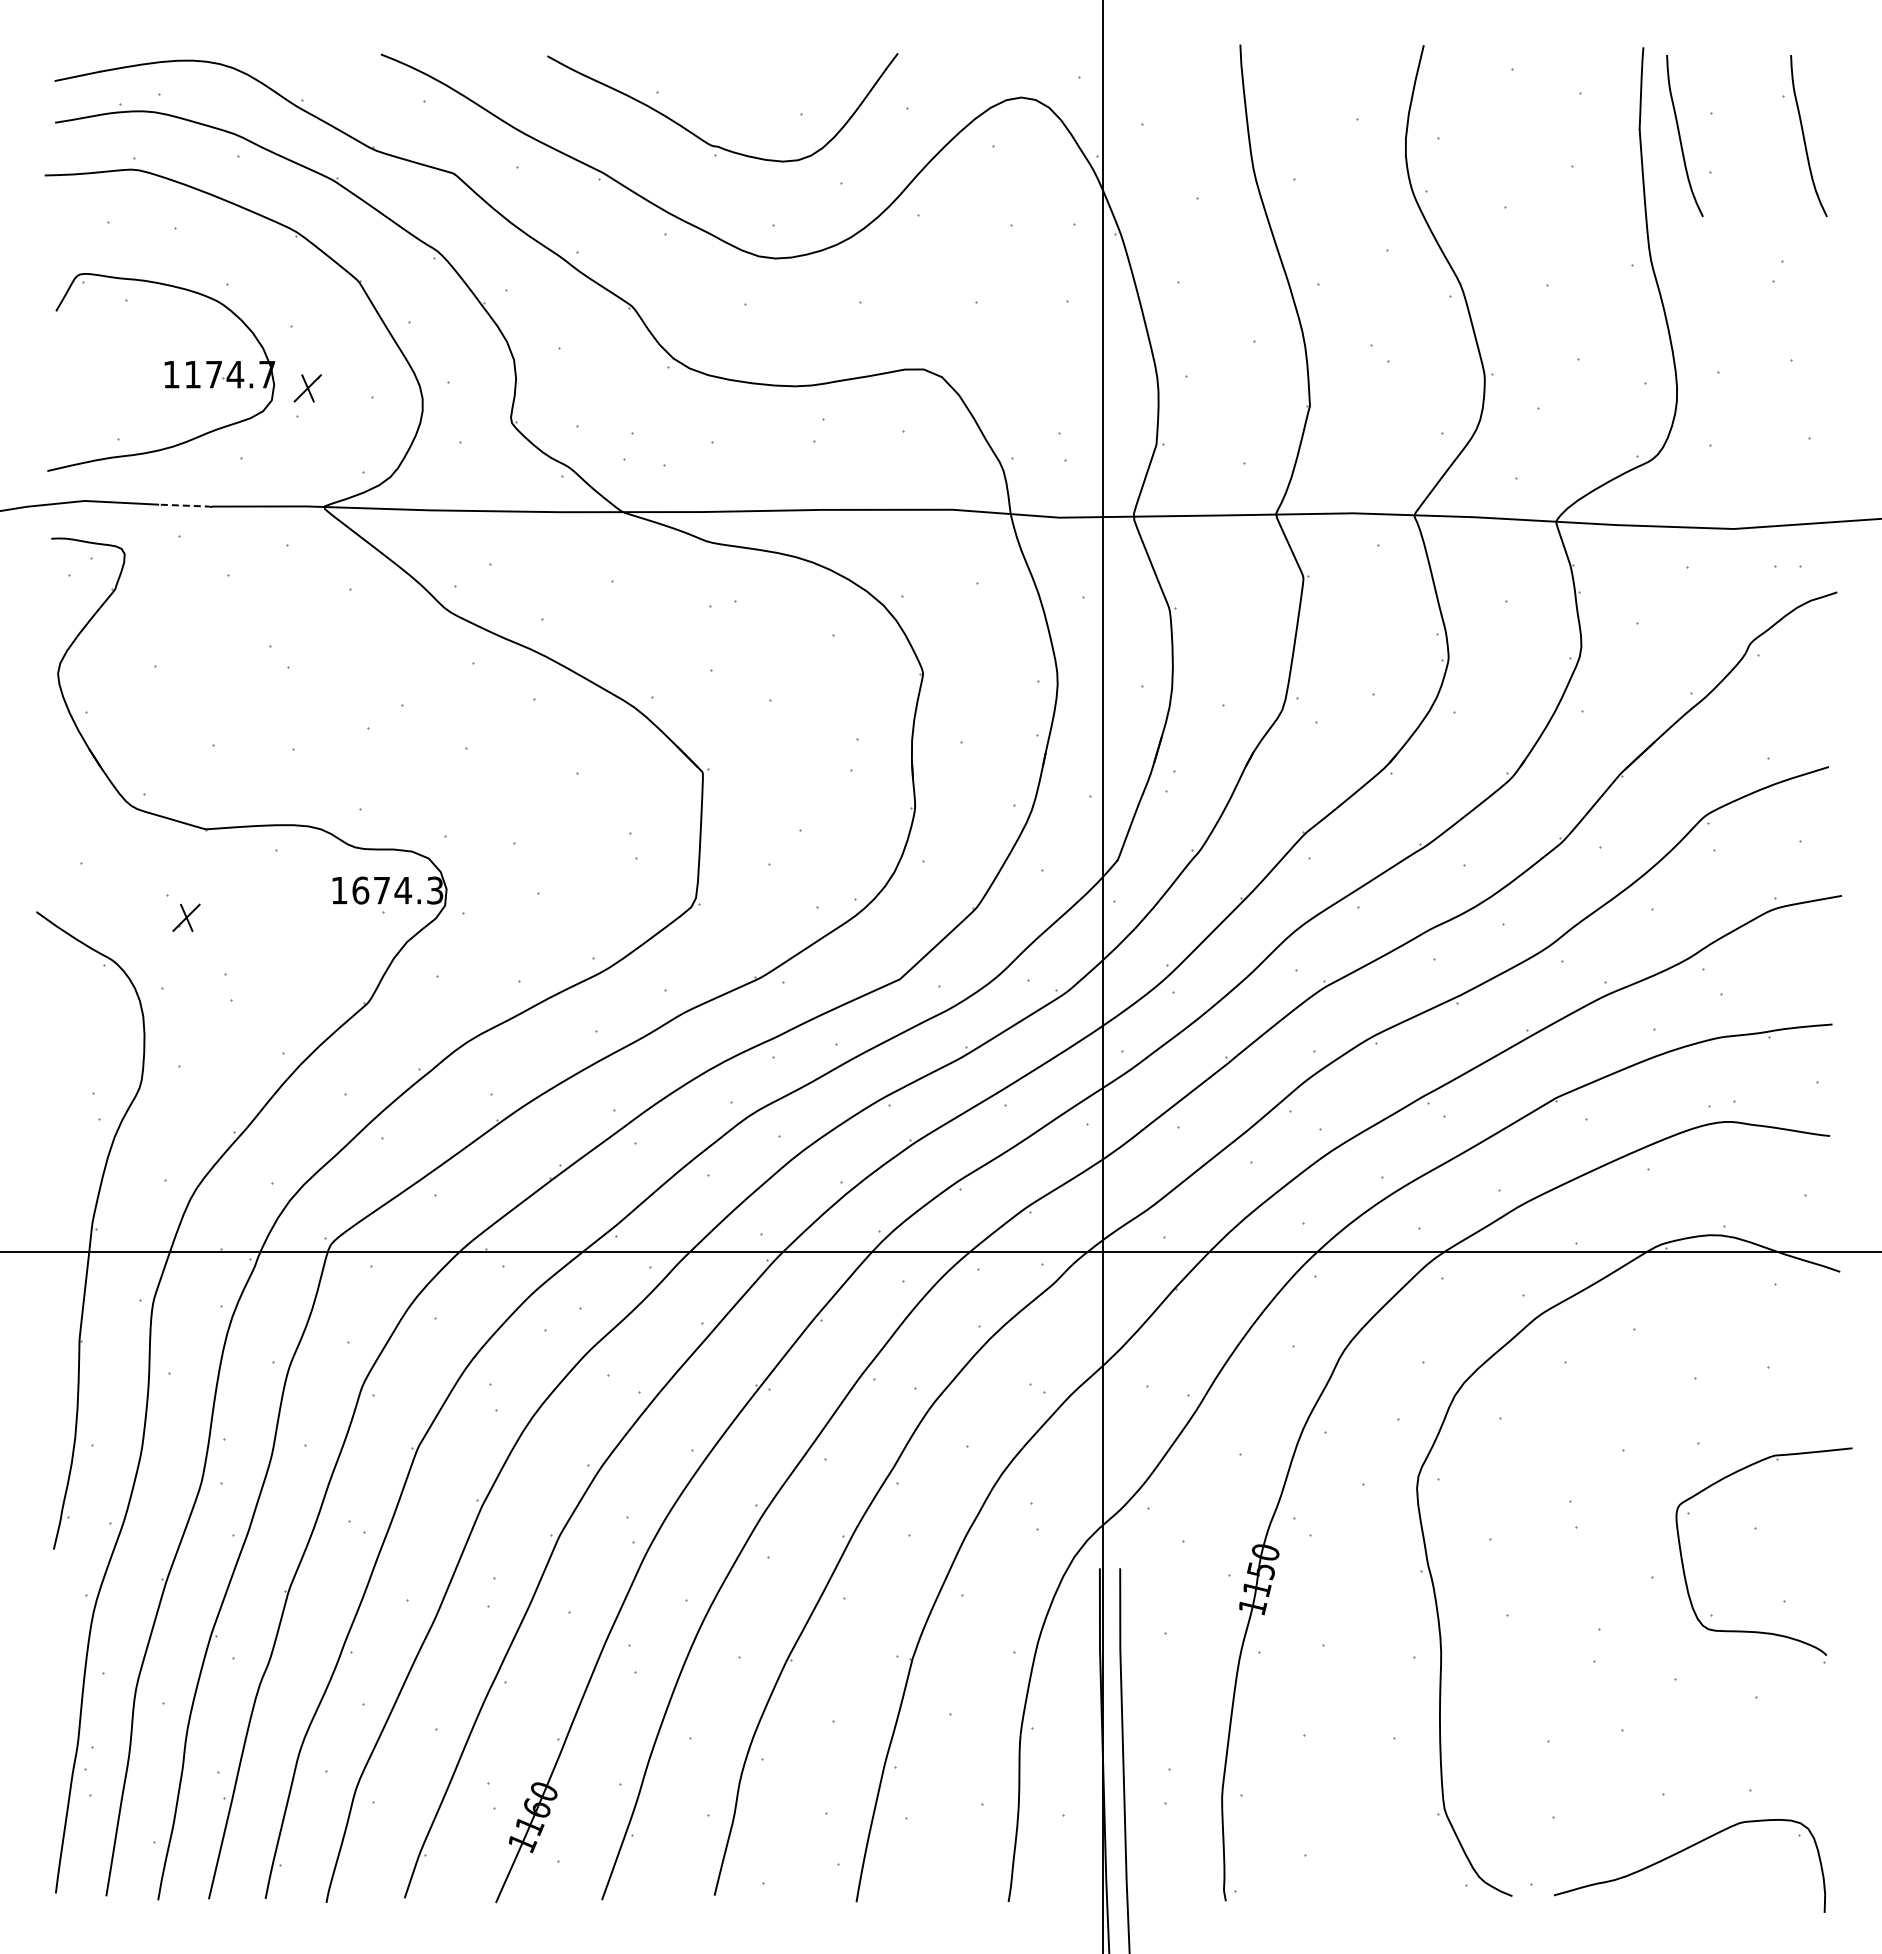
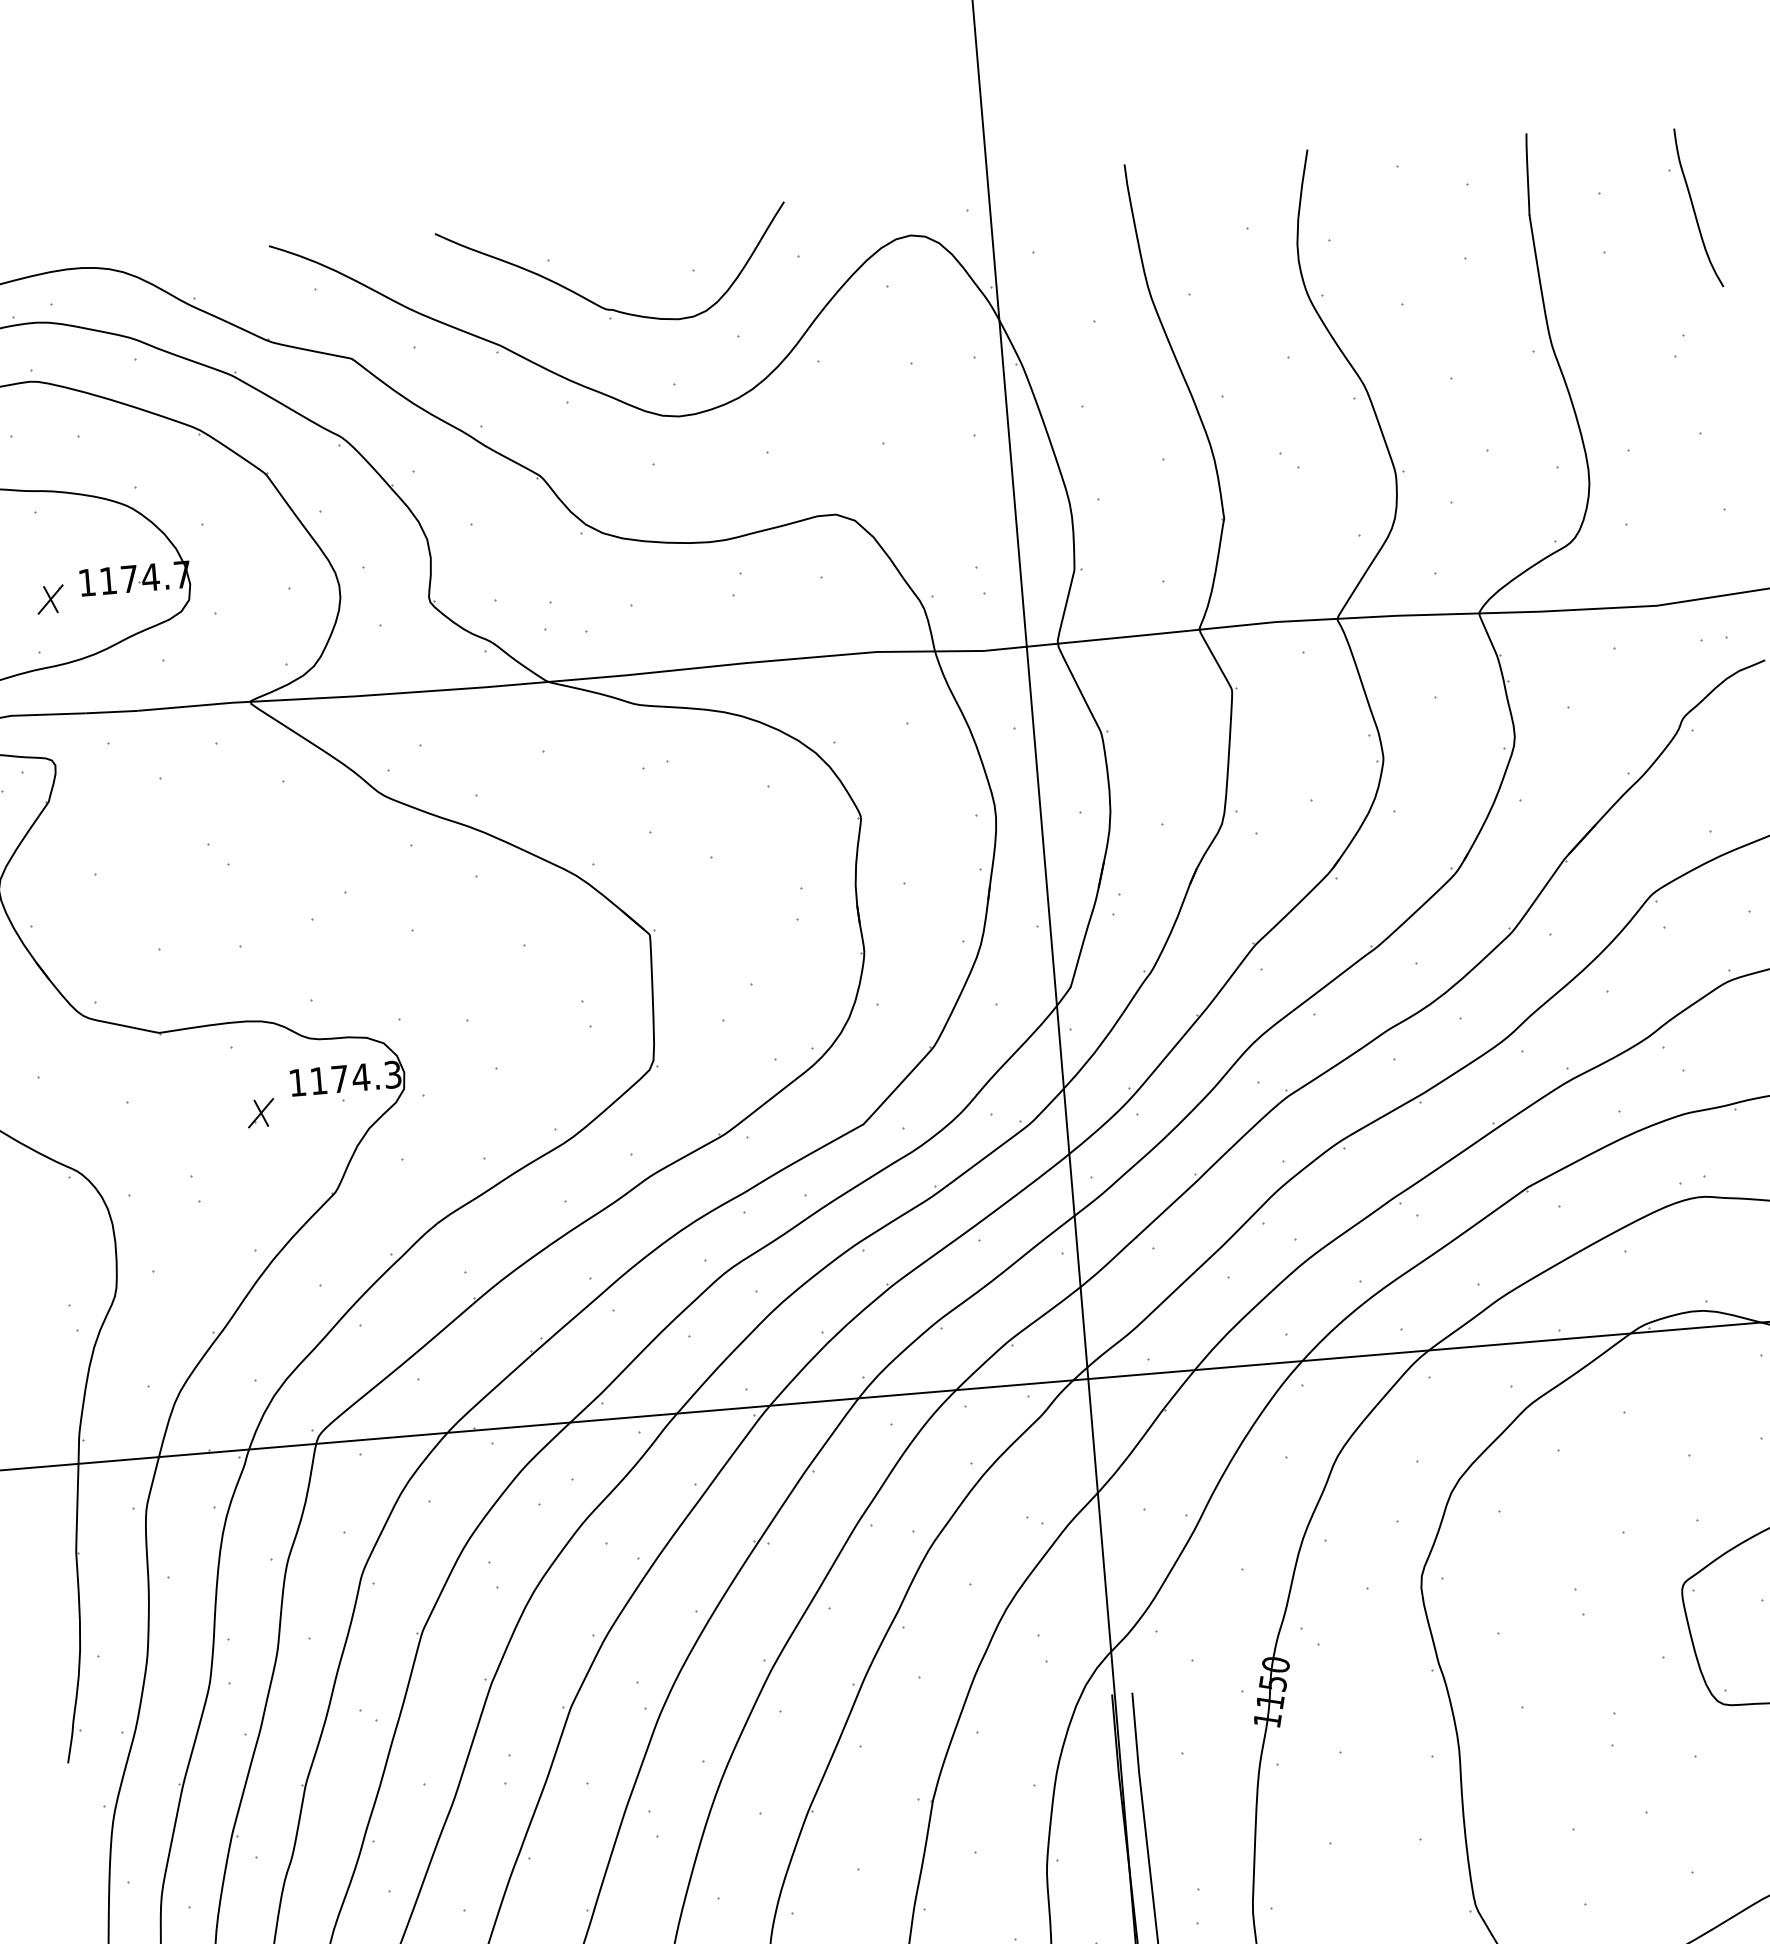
curve: (1680, 136) -> (1570, 219), removed
part: (307, 388) -> (50, 599), moved
line: (185, 505) -> (111, 711), dashed -> solid
text: (360, 890) -> (318, 1080), 1674.3 -> 1174.3
part: (186, 917) -> (261, 1112), moved

